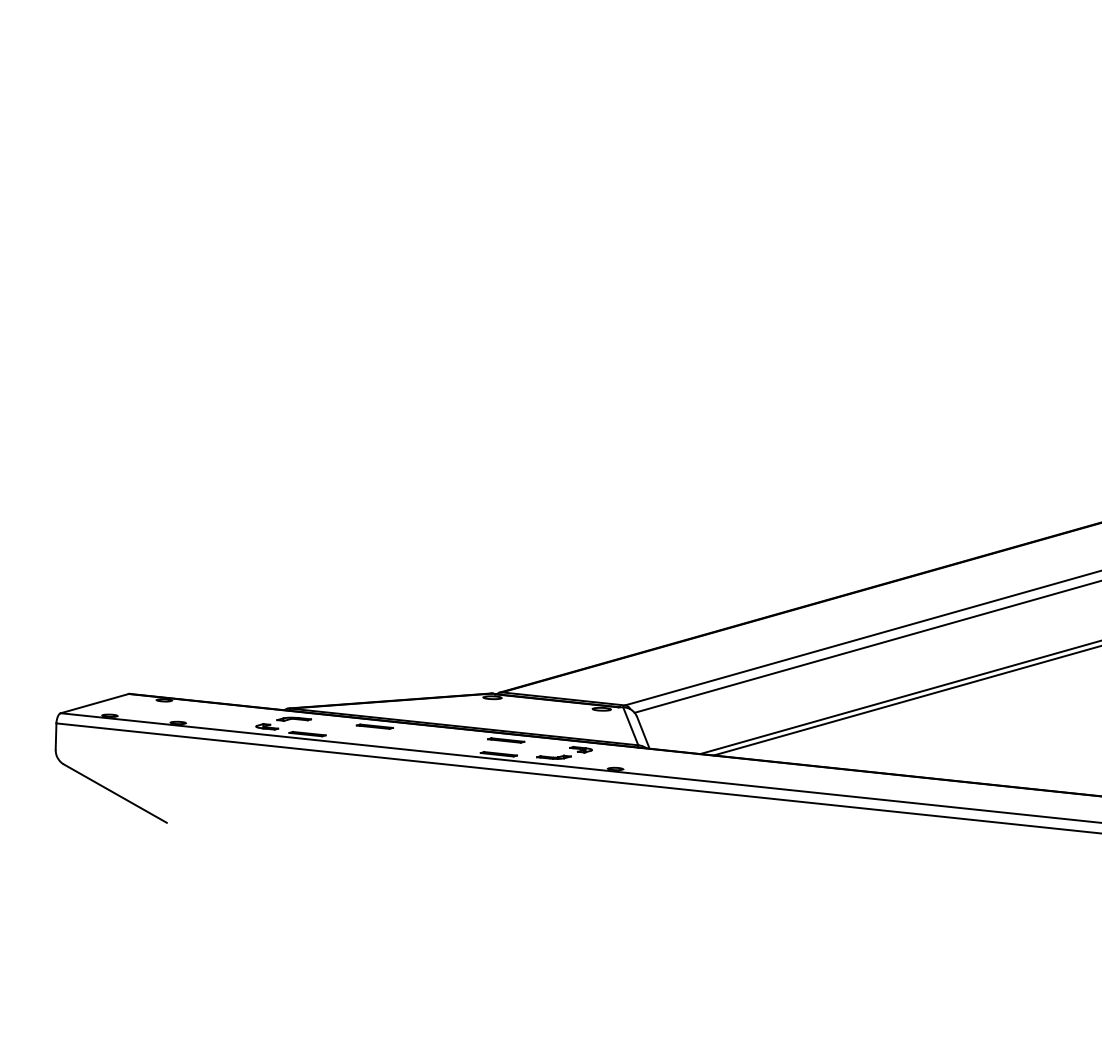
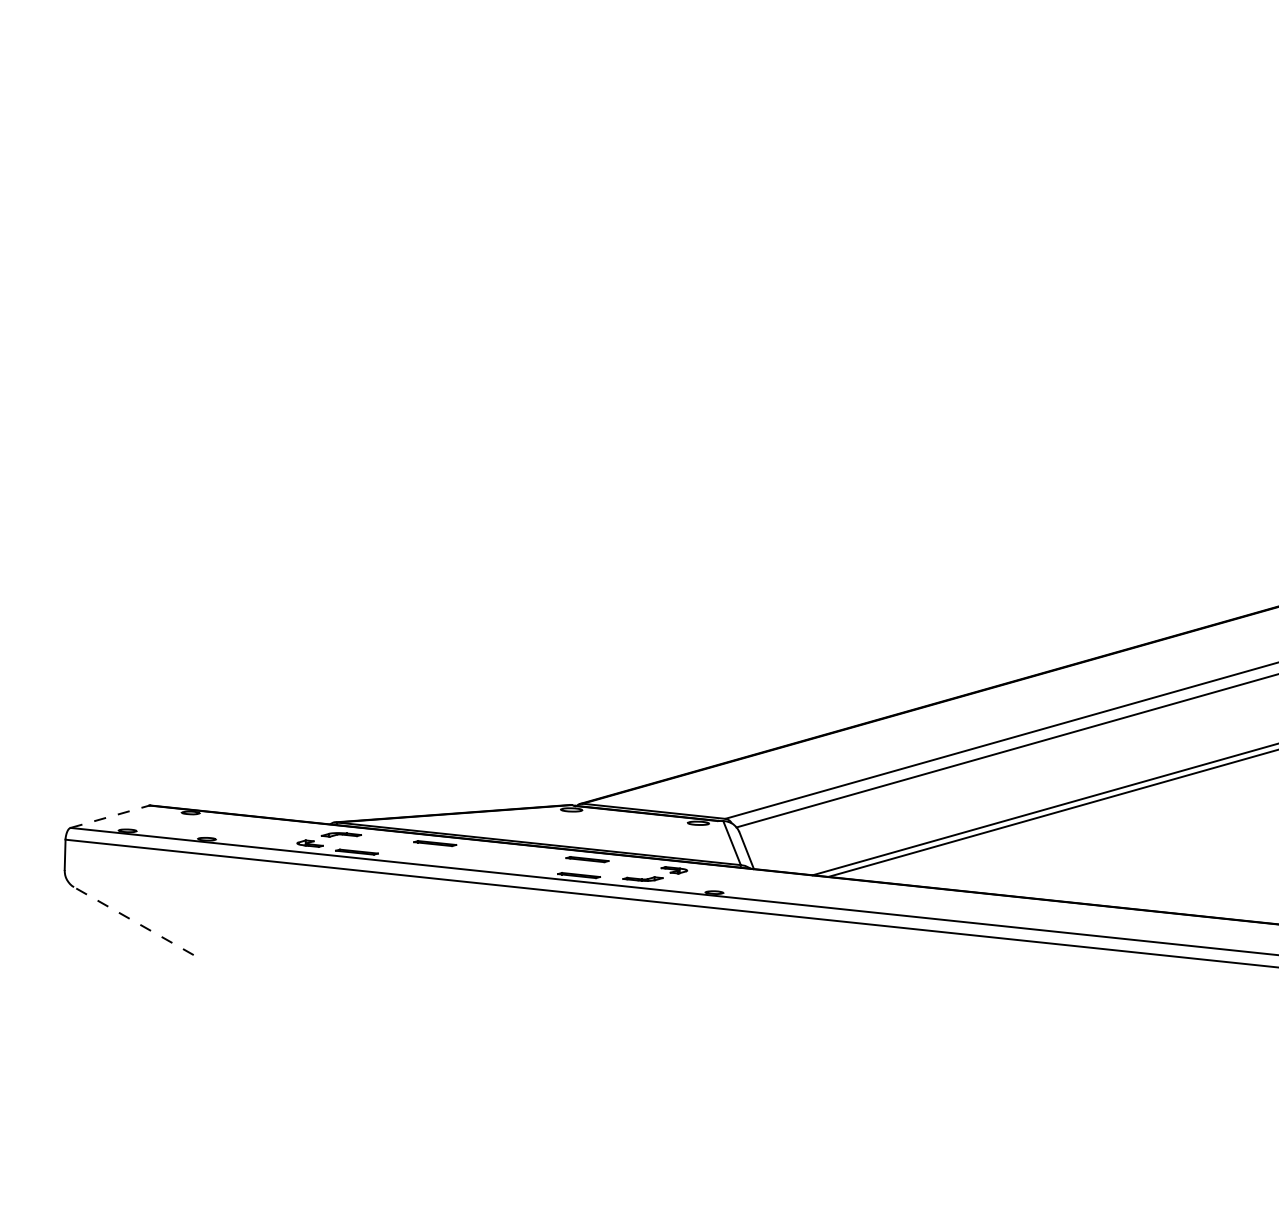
line: (95, 703) -> (110, 816), solid -> dashed
line: (114, 793) -> (132, 921), solid -> dashed

